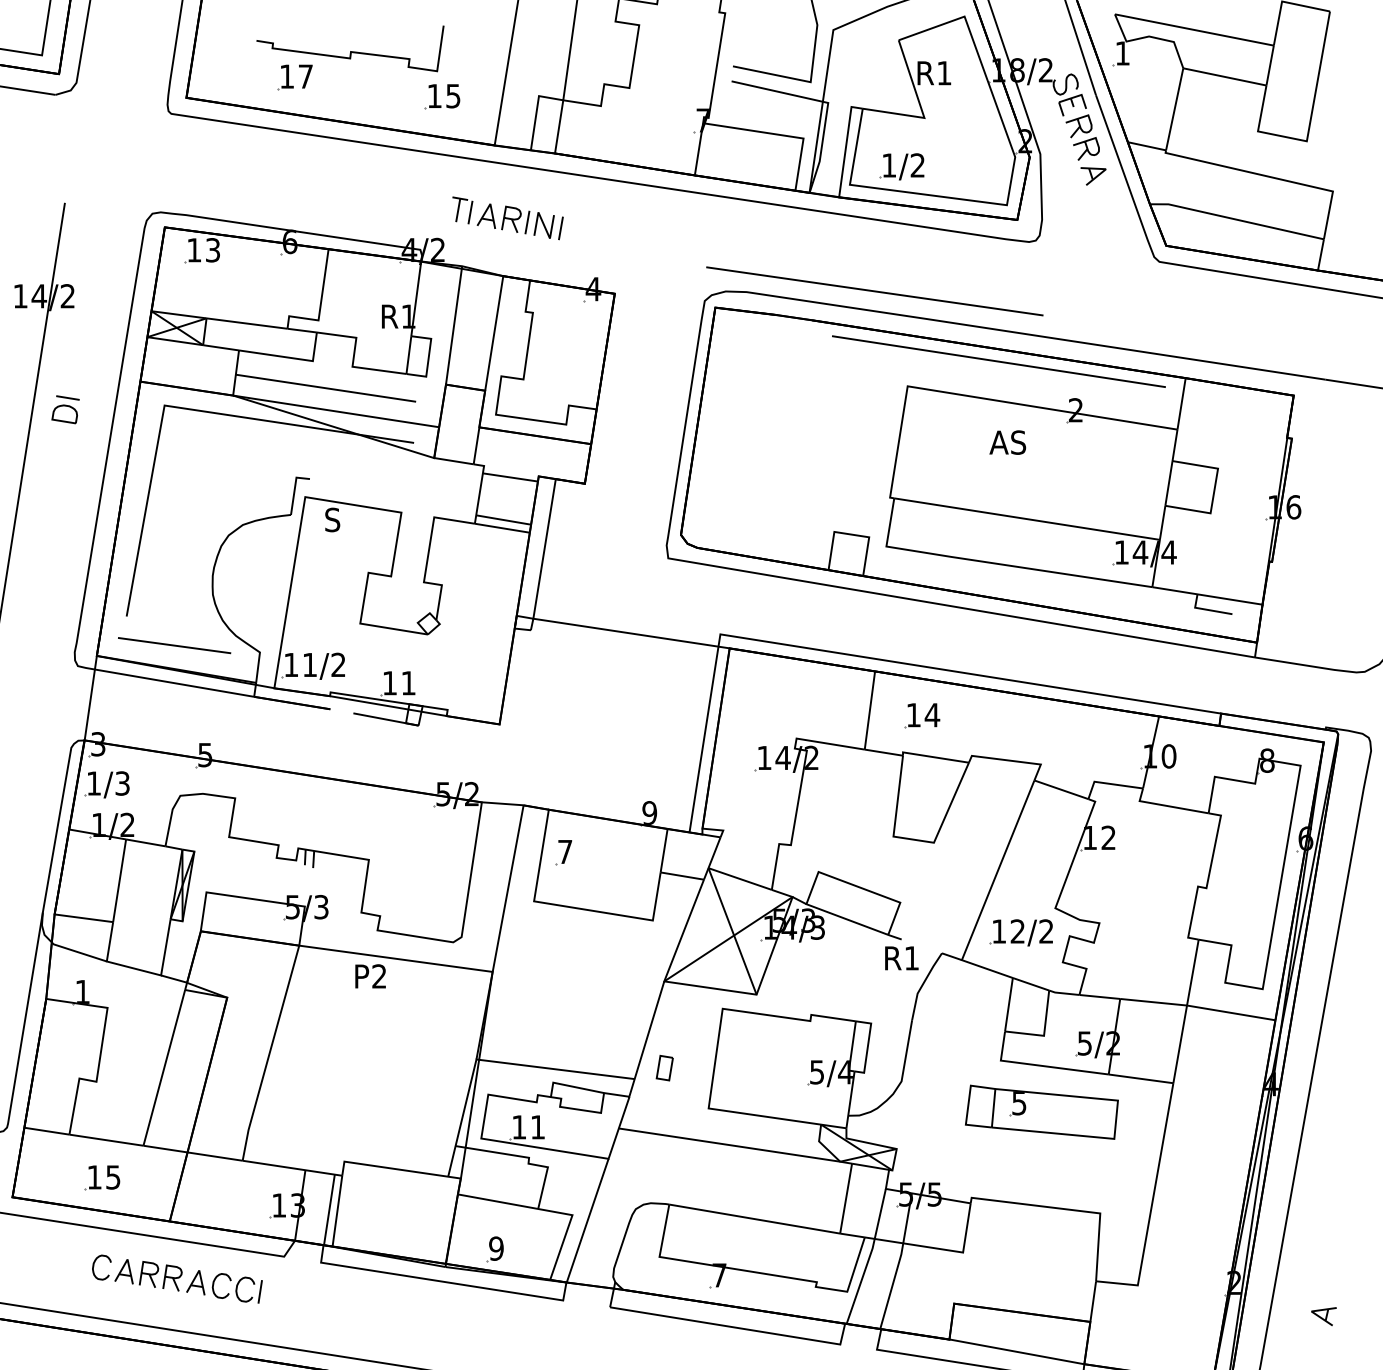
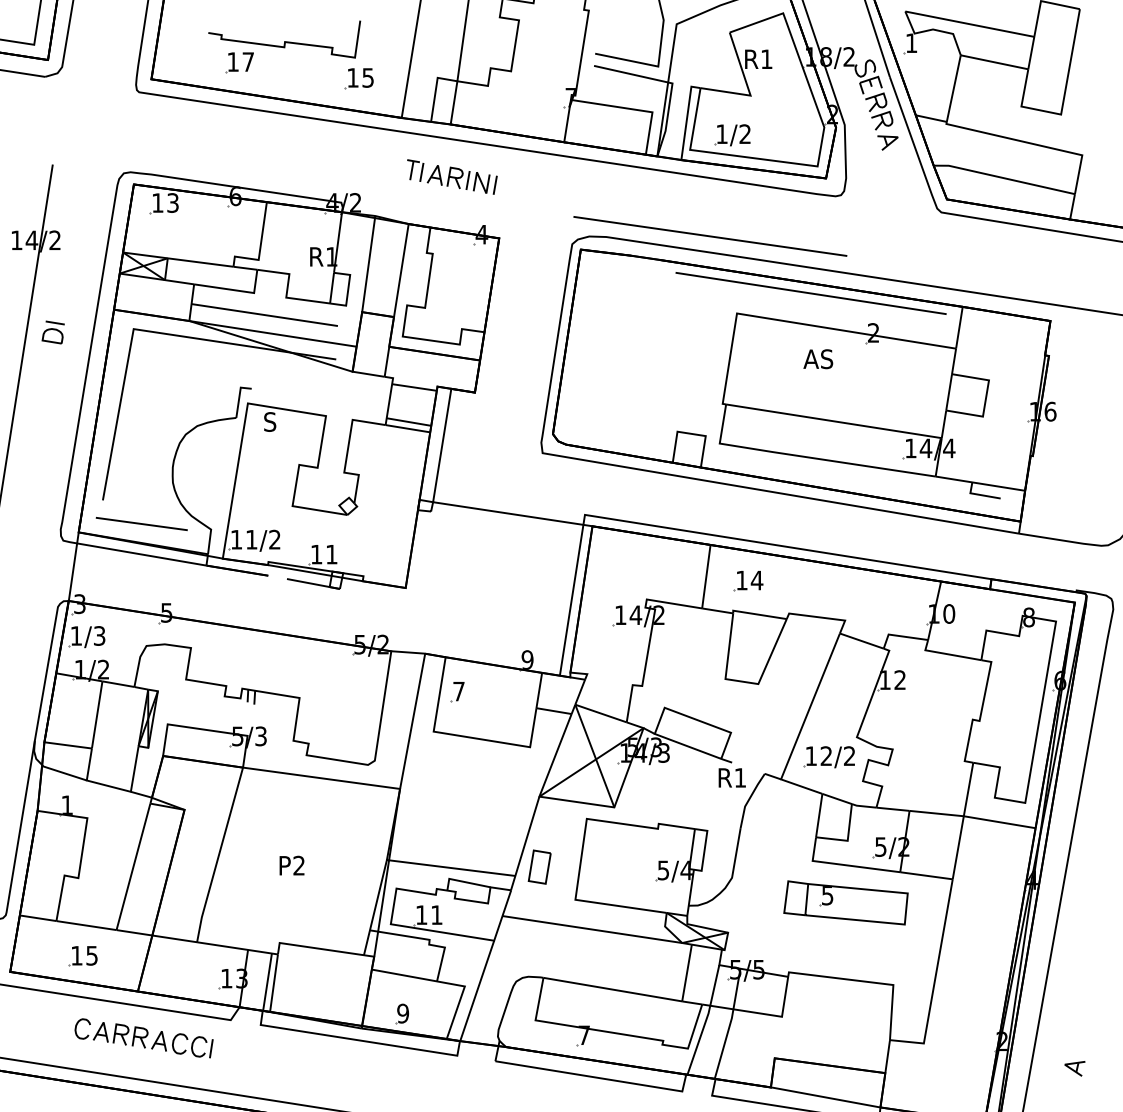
part: (507, 218) -> (451, 177), moved
text: (370, 976) -> (291, 865), moved
part: (664, 1067) -> (539, 866), size x1.67

